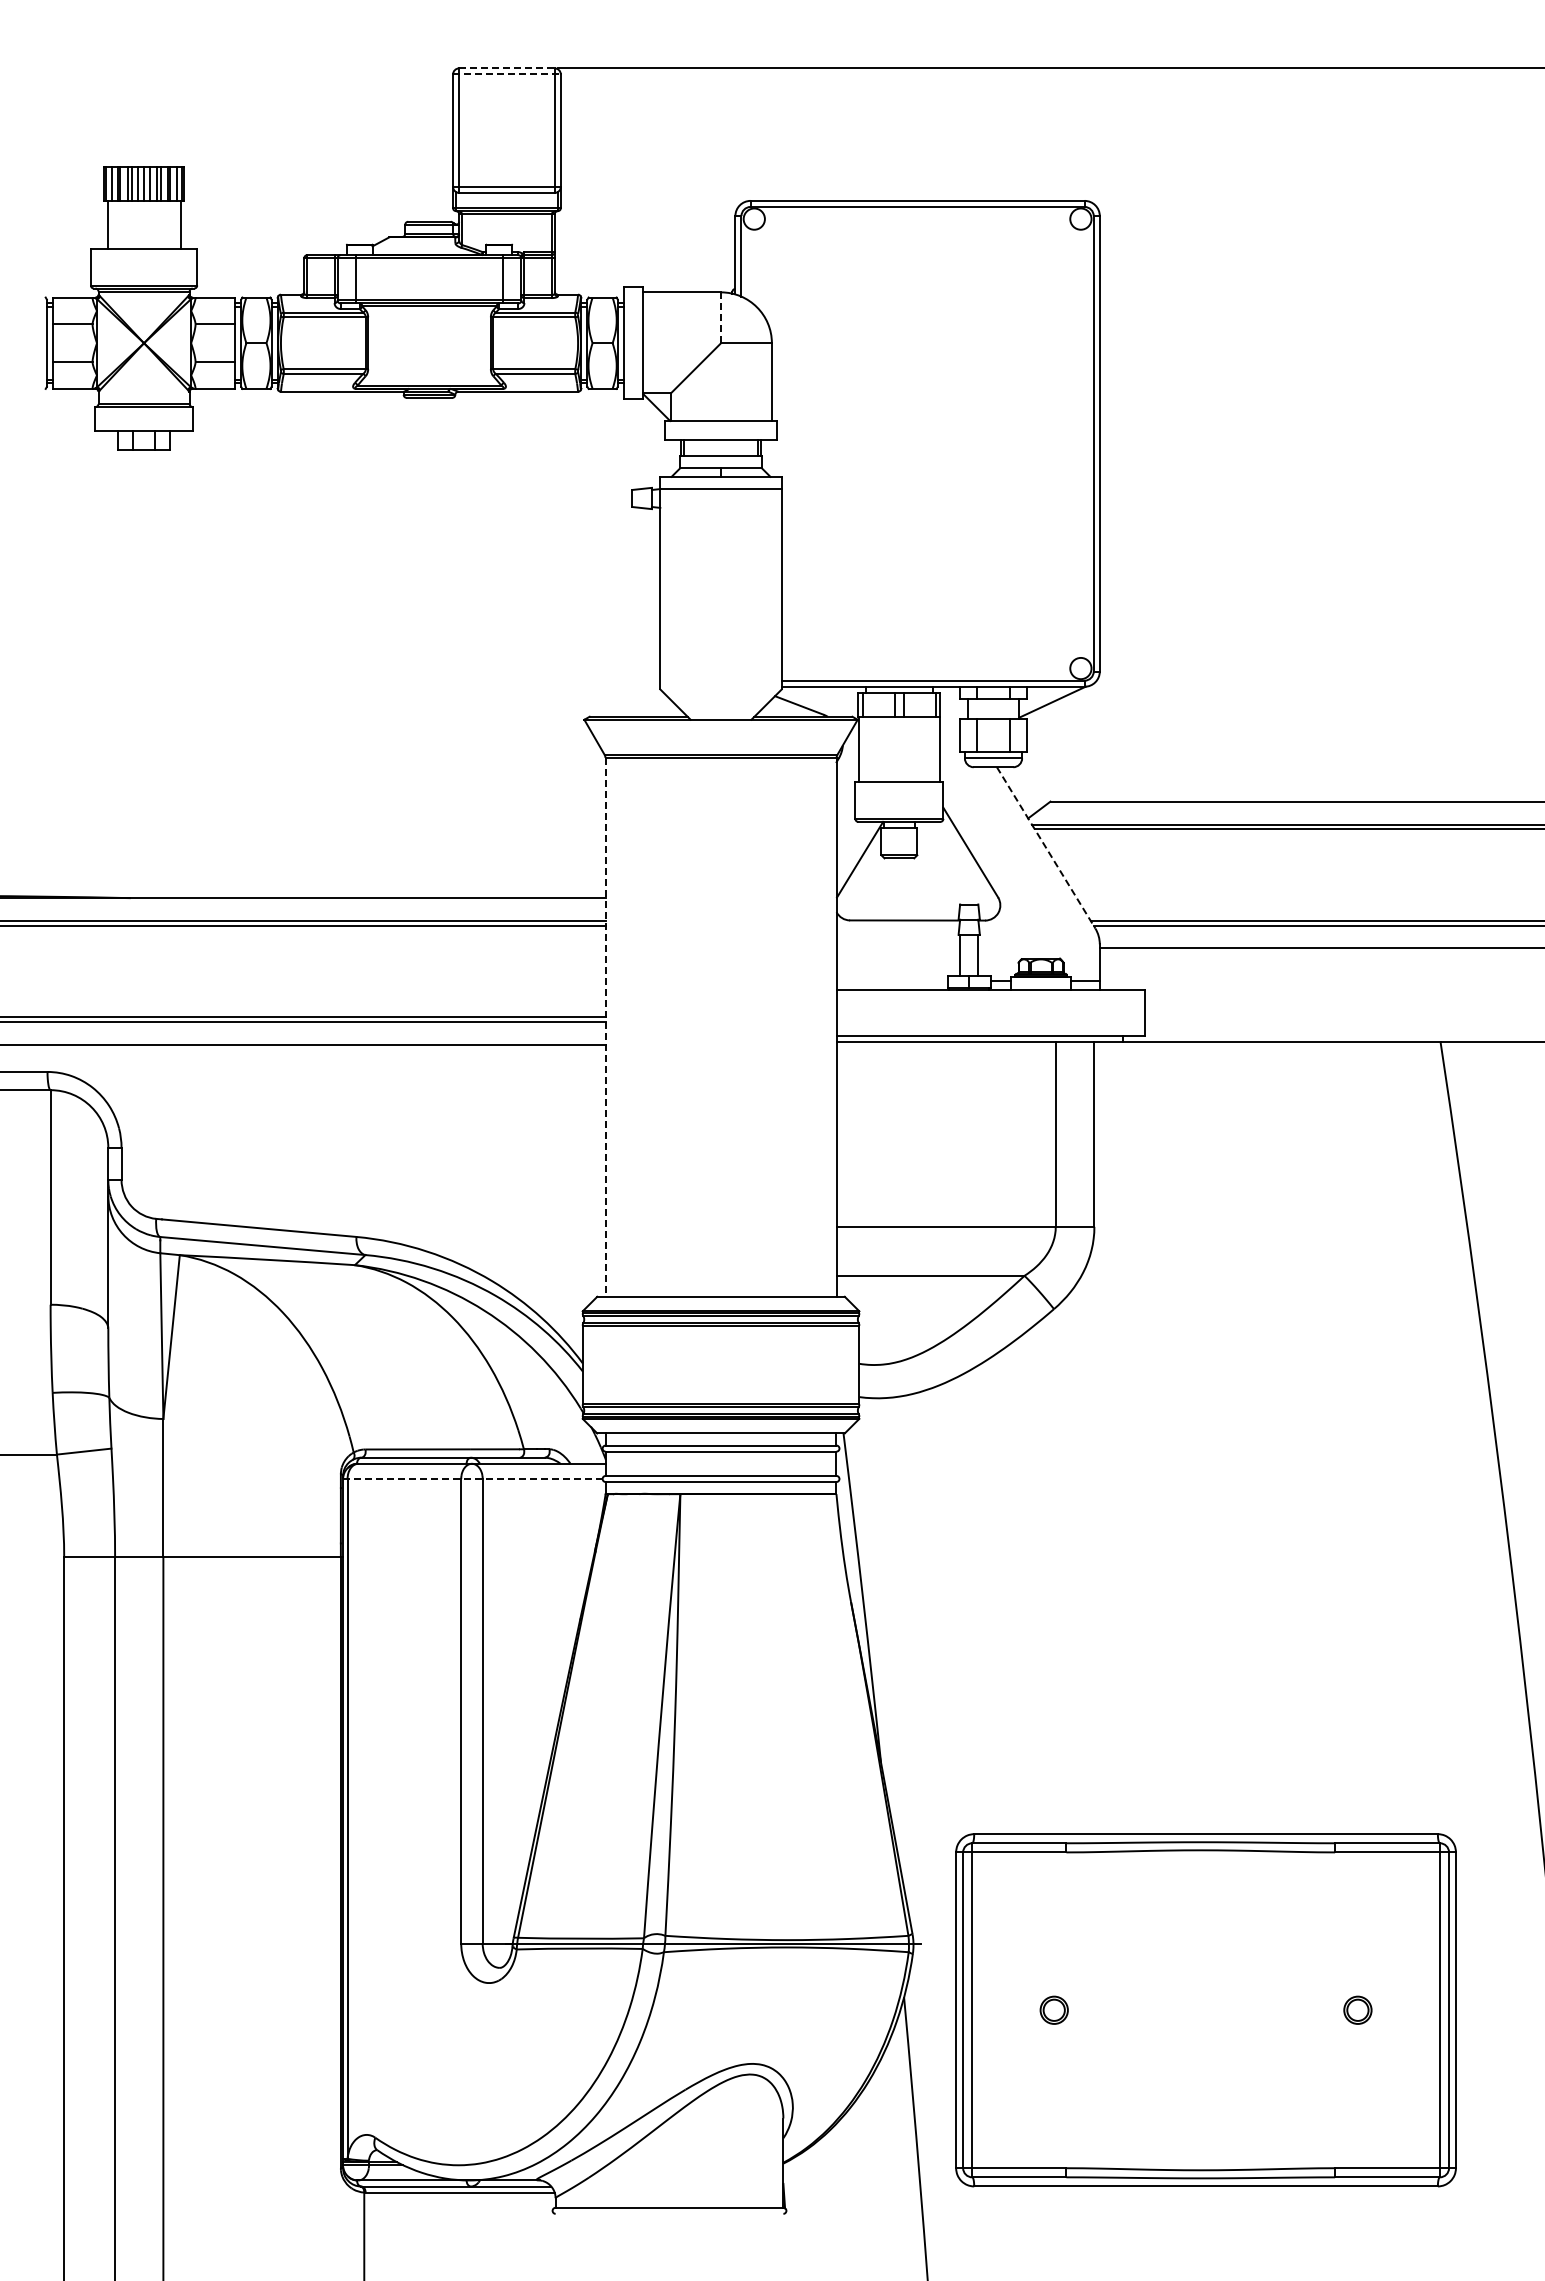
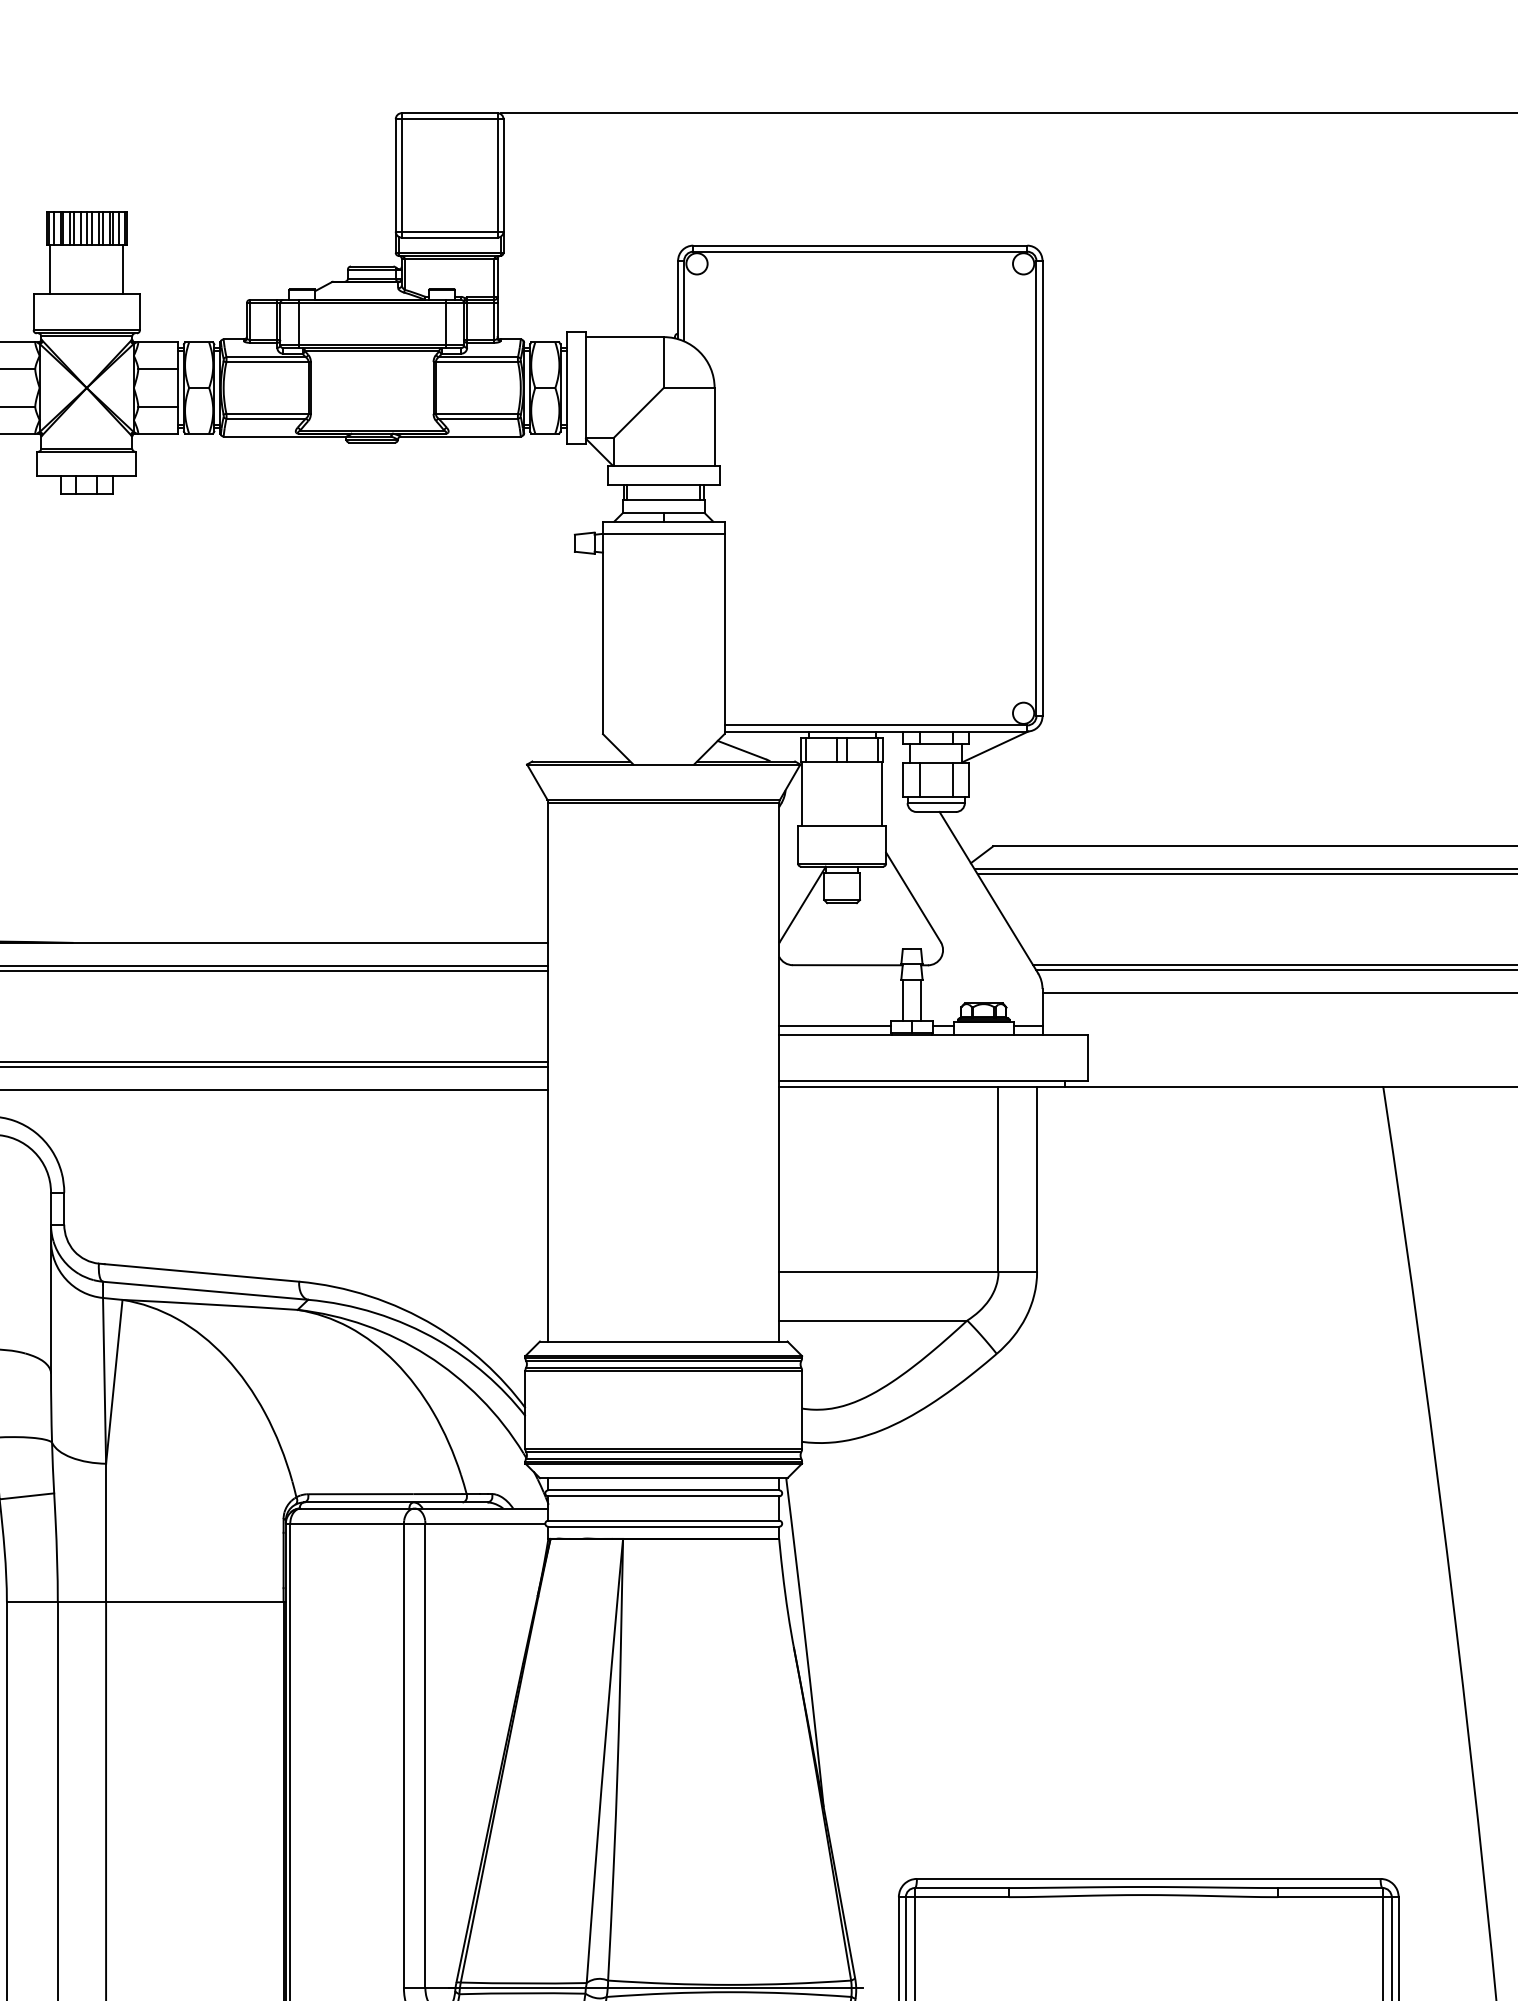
line: (506, 68) -> (449, 113), dashed -> solid
line: (506, 74) -> (449, 119), dashed -> solid
line: (721, 318) -> (664, 363), dashed -> solid
line: (1046, 848) -> (989, 893), dashed -> solid
line: (891, 981) -> (834, 1026), added
line: (605, 1027) -> (548, 1072), dashed -> solid
line: (472, 1478) -> (415, 1523), dashed -> solid

